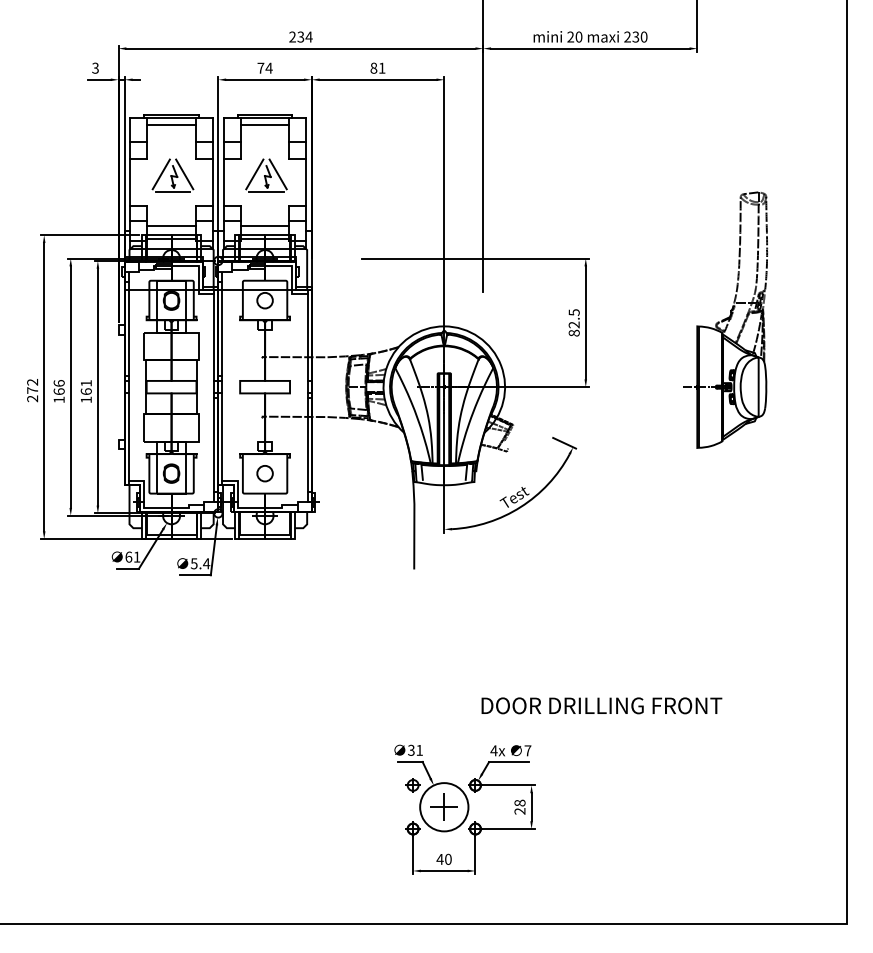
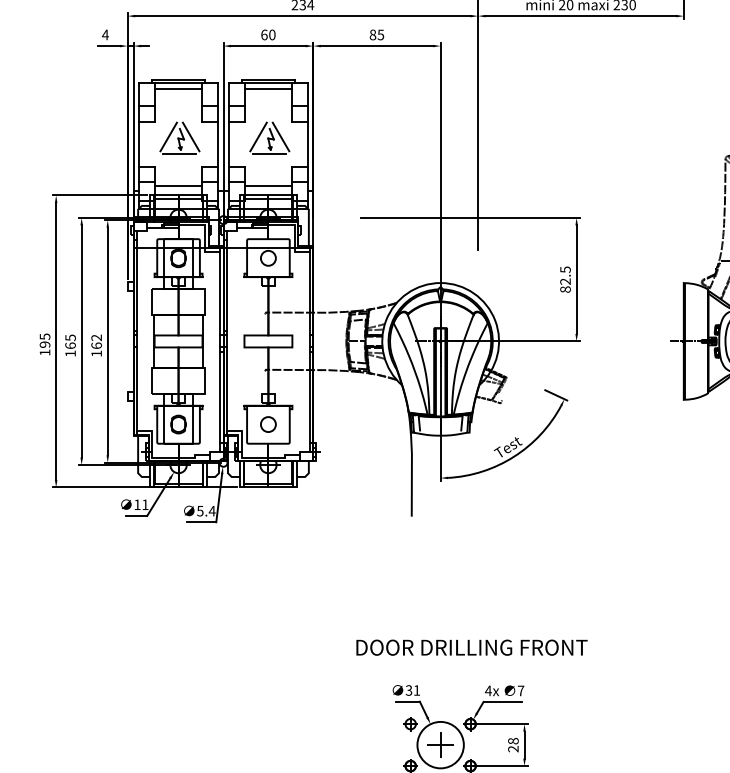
text: (95, 67) -> (105, 34), 3 -> 4
text: (264, 67) -> (267, 34), 74 -> 60
text: (381, 67) -> (380, 34), 81 -> 85
text: (58, 383) -> (69, 337), 166 -> 165
text: (85, 383) -> (95, 337), 161 -> 162
text: (32, 390) -> (44, 344), 272 -> 195
text: (128, 556) -> (137, 504), 61 -> 11
text: (601, 705) -> (471, 647), moved

